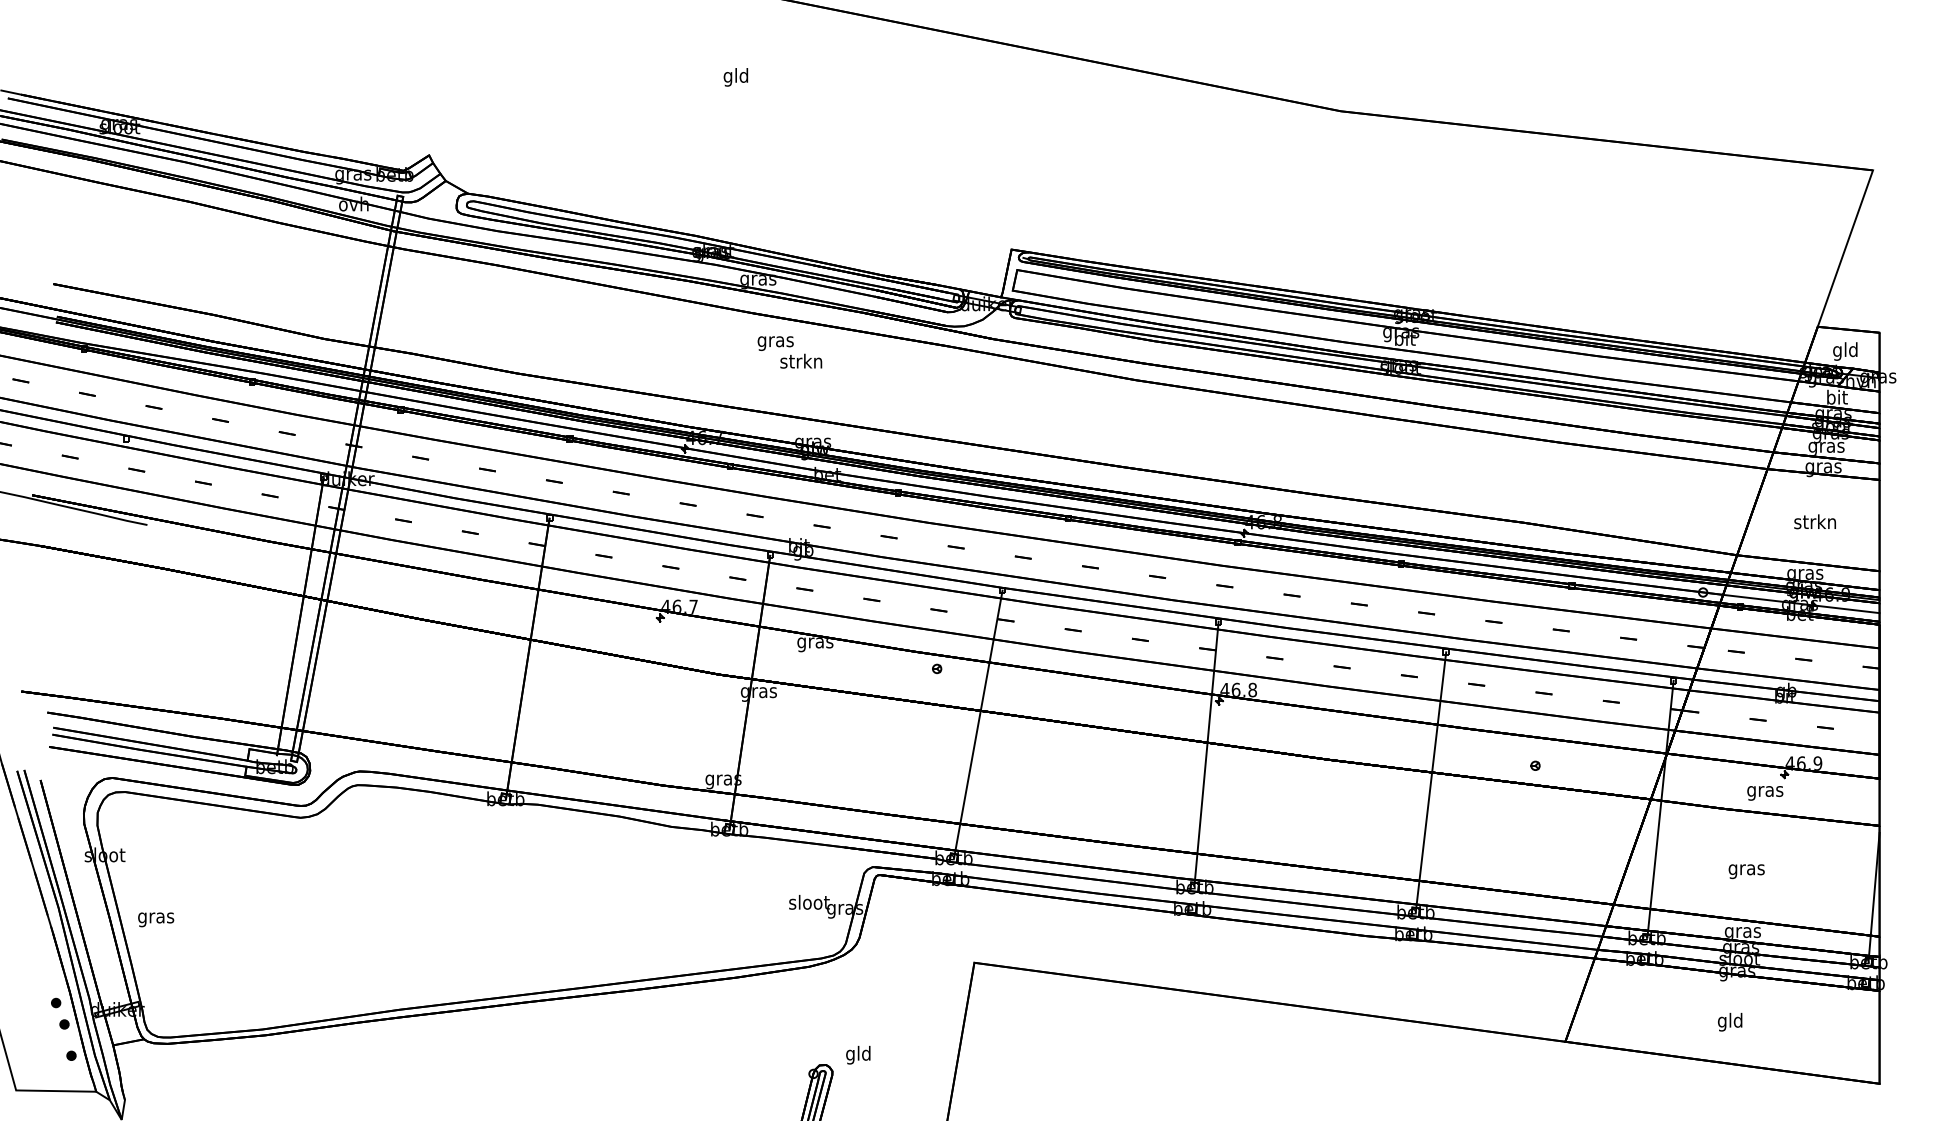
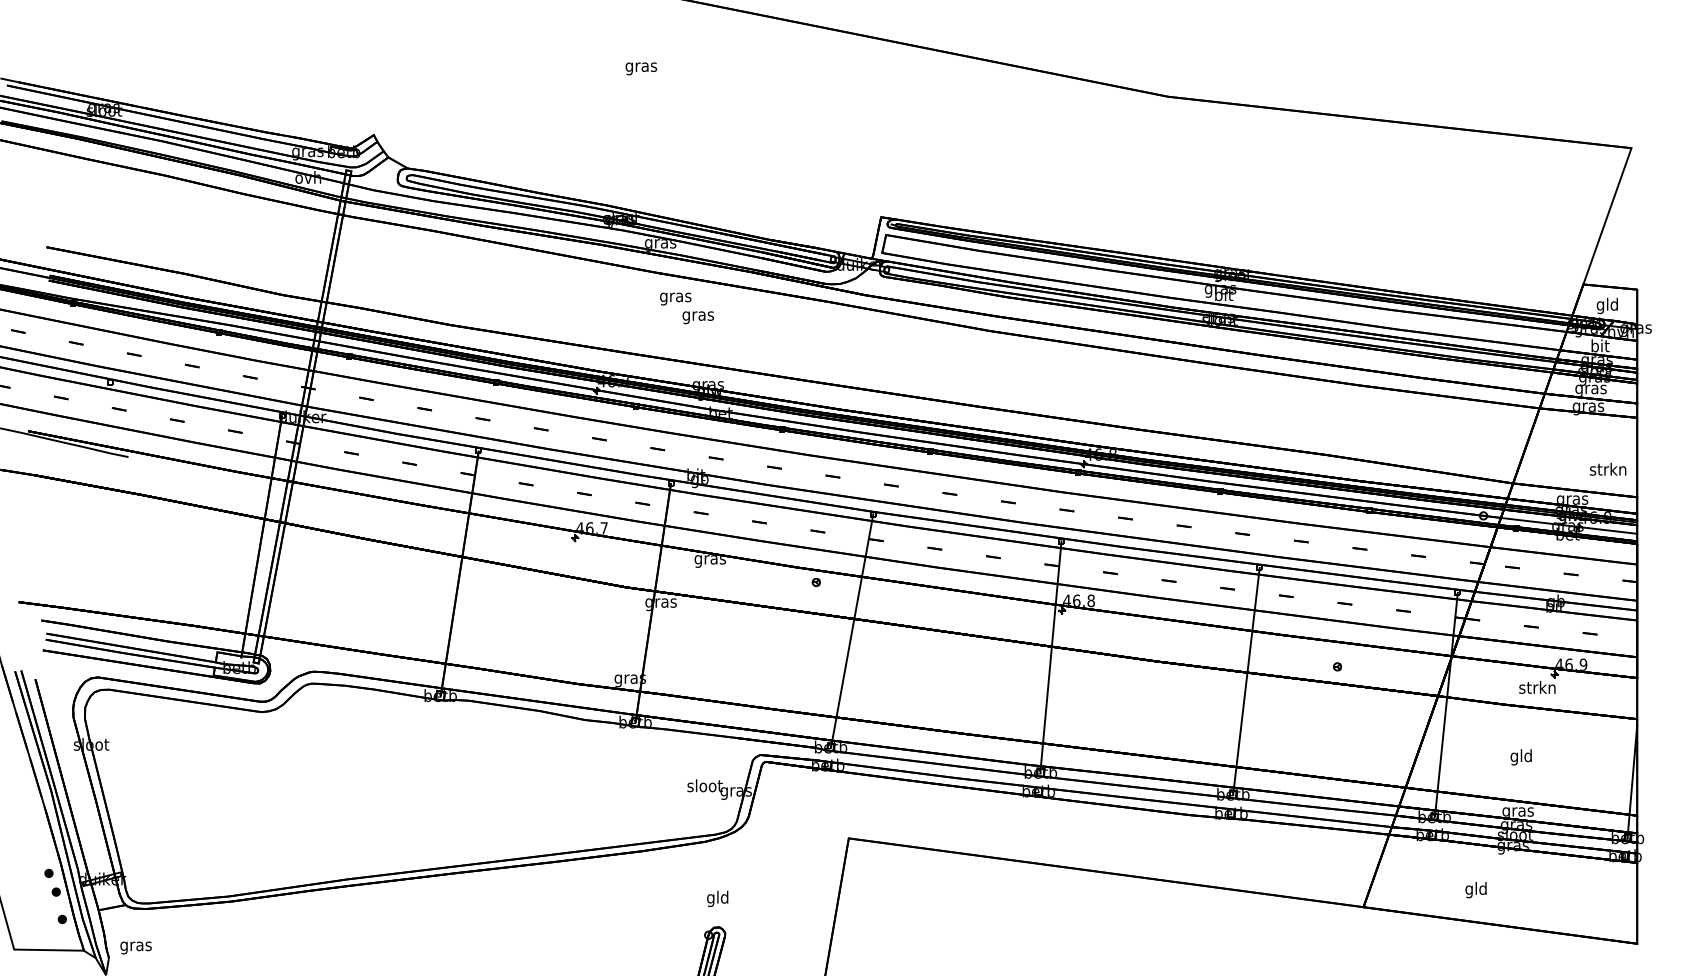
text: (736, 77) -> (641, 67), gld -> gras
text: (800, 363) -> (697, 316), strkn -> gras
text: (1815, 520) -> (1608, 468), moved
text: (1765, 791) -> (1537, 689), gras -> strkn
text: (1746, 869) -> (1521, 757), gras -> gld
text: (155, 919) -> (135, 947), moved
text: (1729, 1022) -> (1475, 890), moved
text: (858, 1054) -> (717, 898), moved

